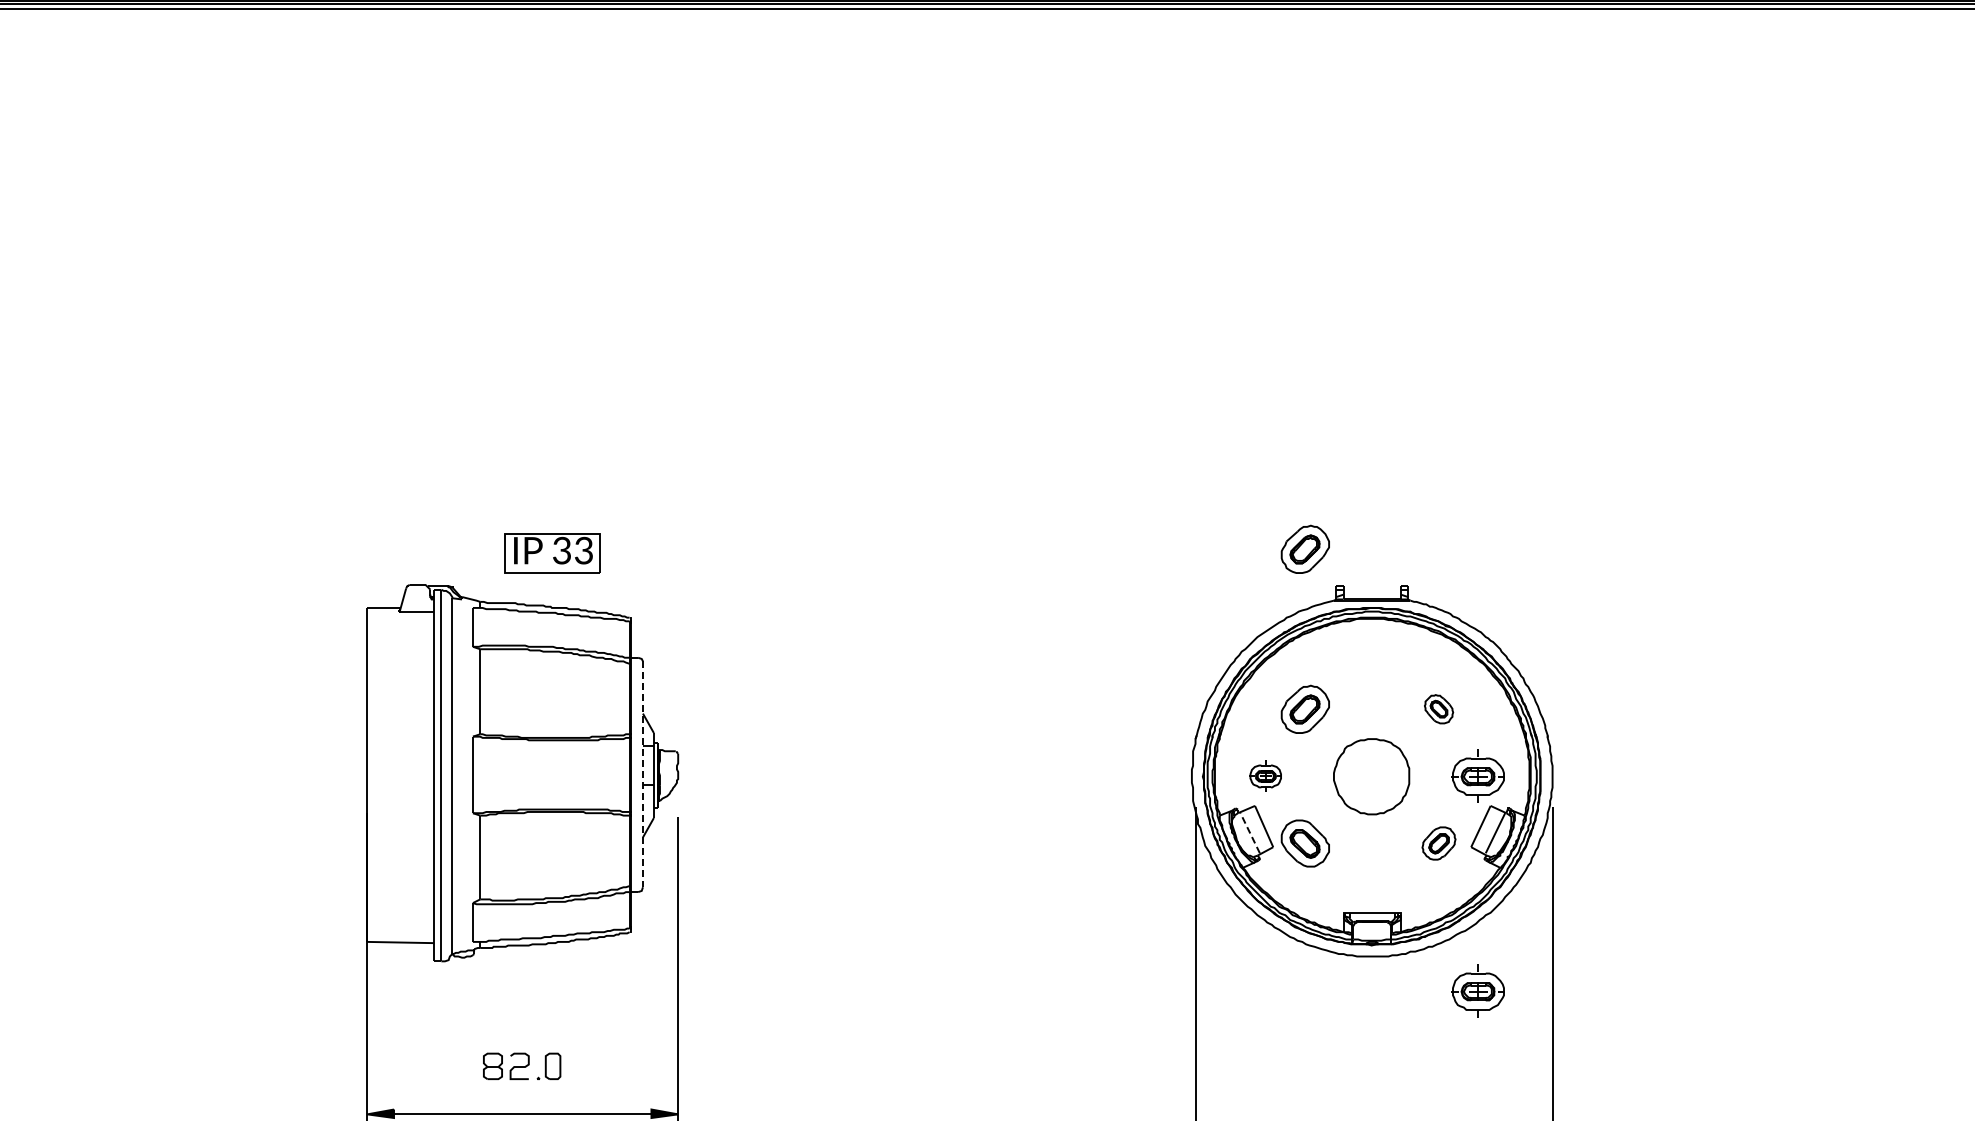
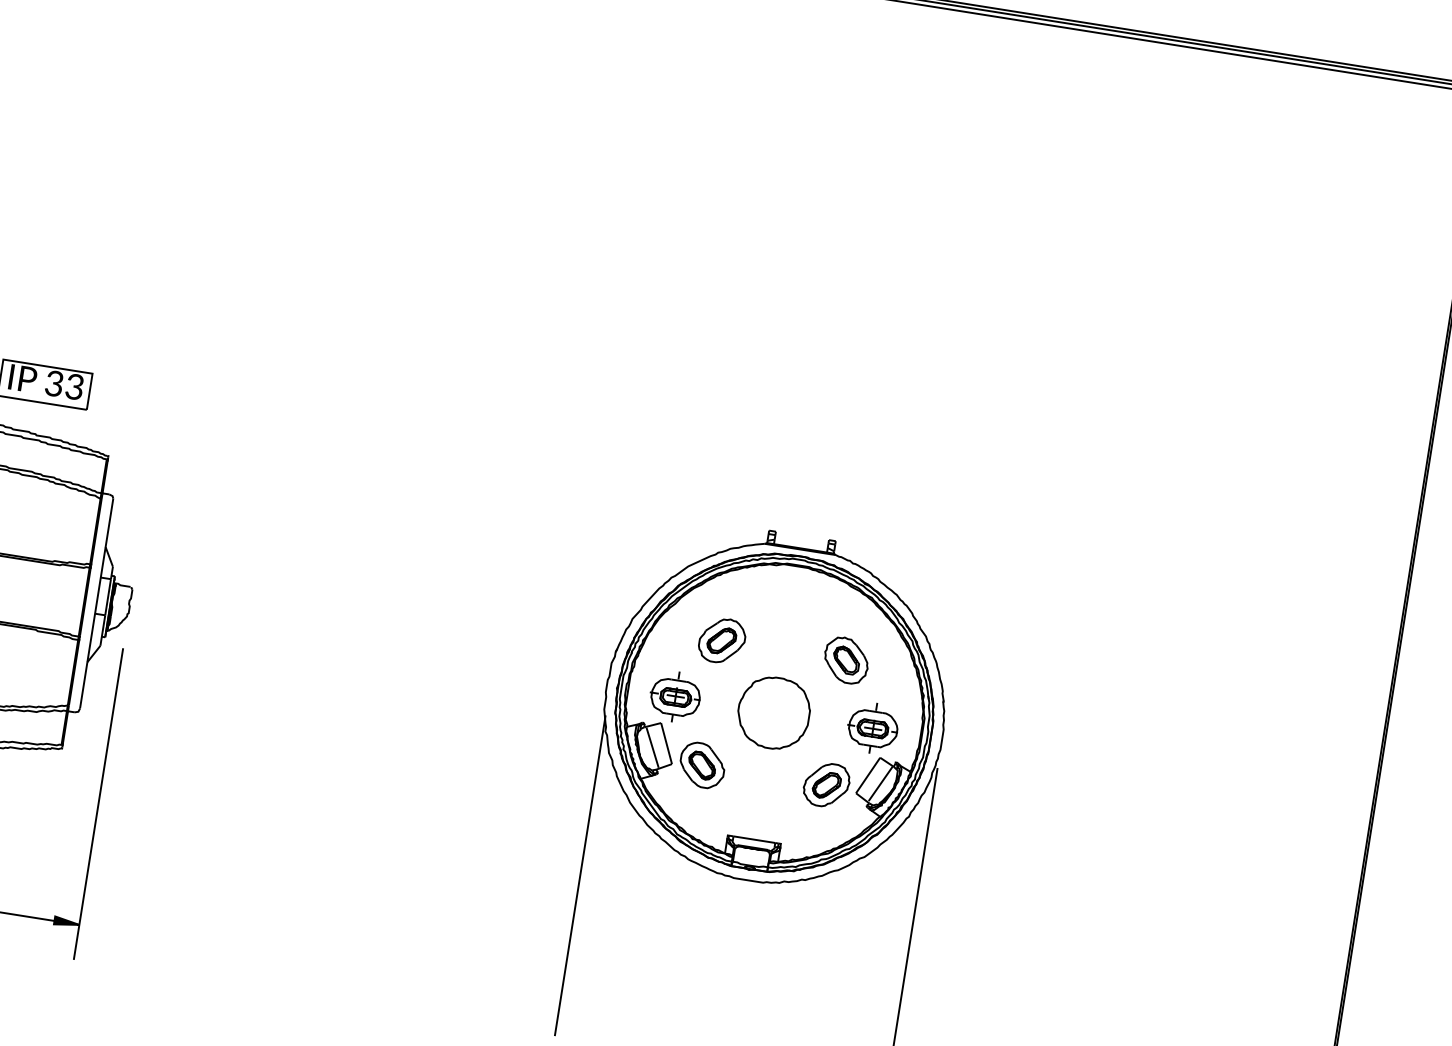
part: (1304, 548) -> (745, 490), removed
part: (1438, 708) -> (846, 659), size x1.67
line: (642, 774) -> (96, 603), dashed -> solid
part: (1265, 775) -> (675, 696), size x1.67
line: (1249, 832) -> (652, 746), dashed -> solid
part: (1438, 843) -> (826, 785), size x1.43
part: (1477, 990) -> (840, 927), removed

